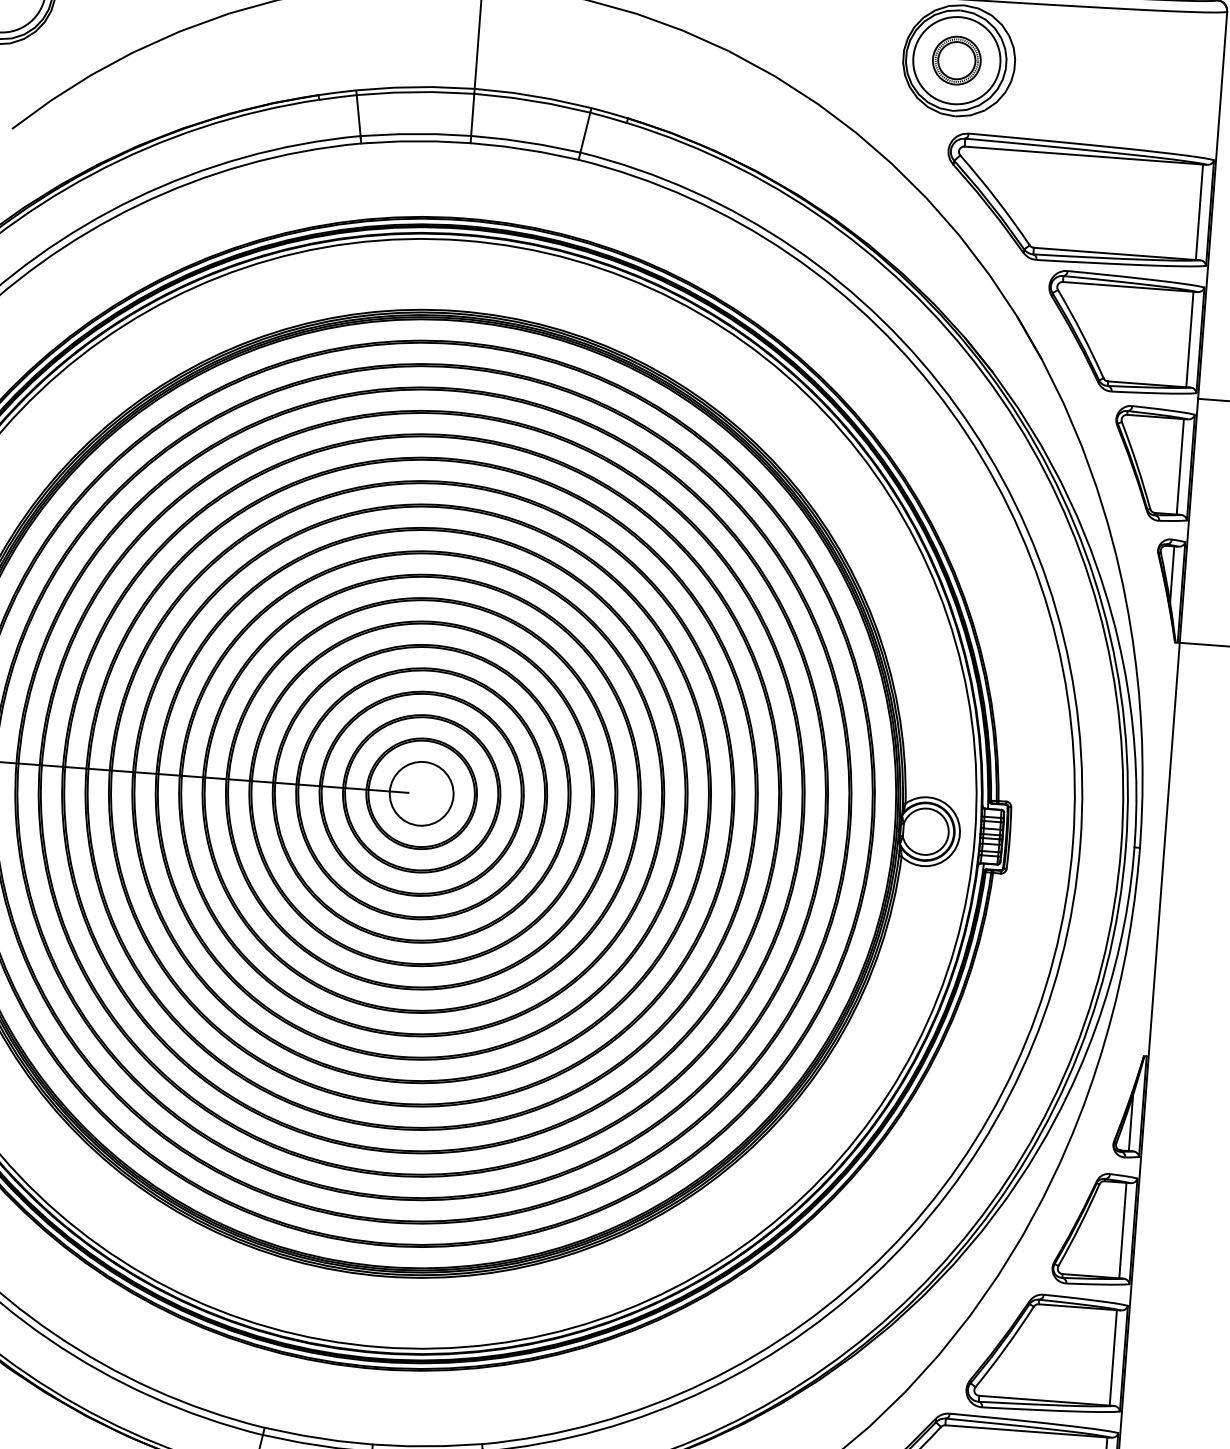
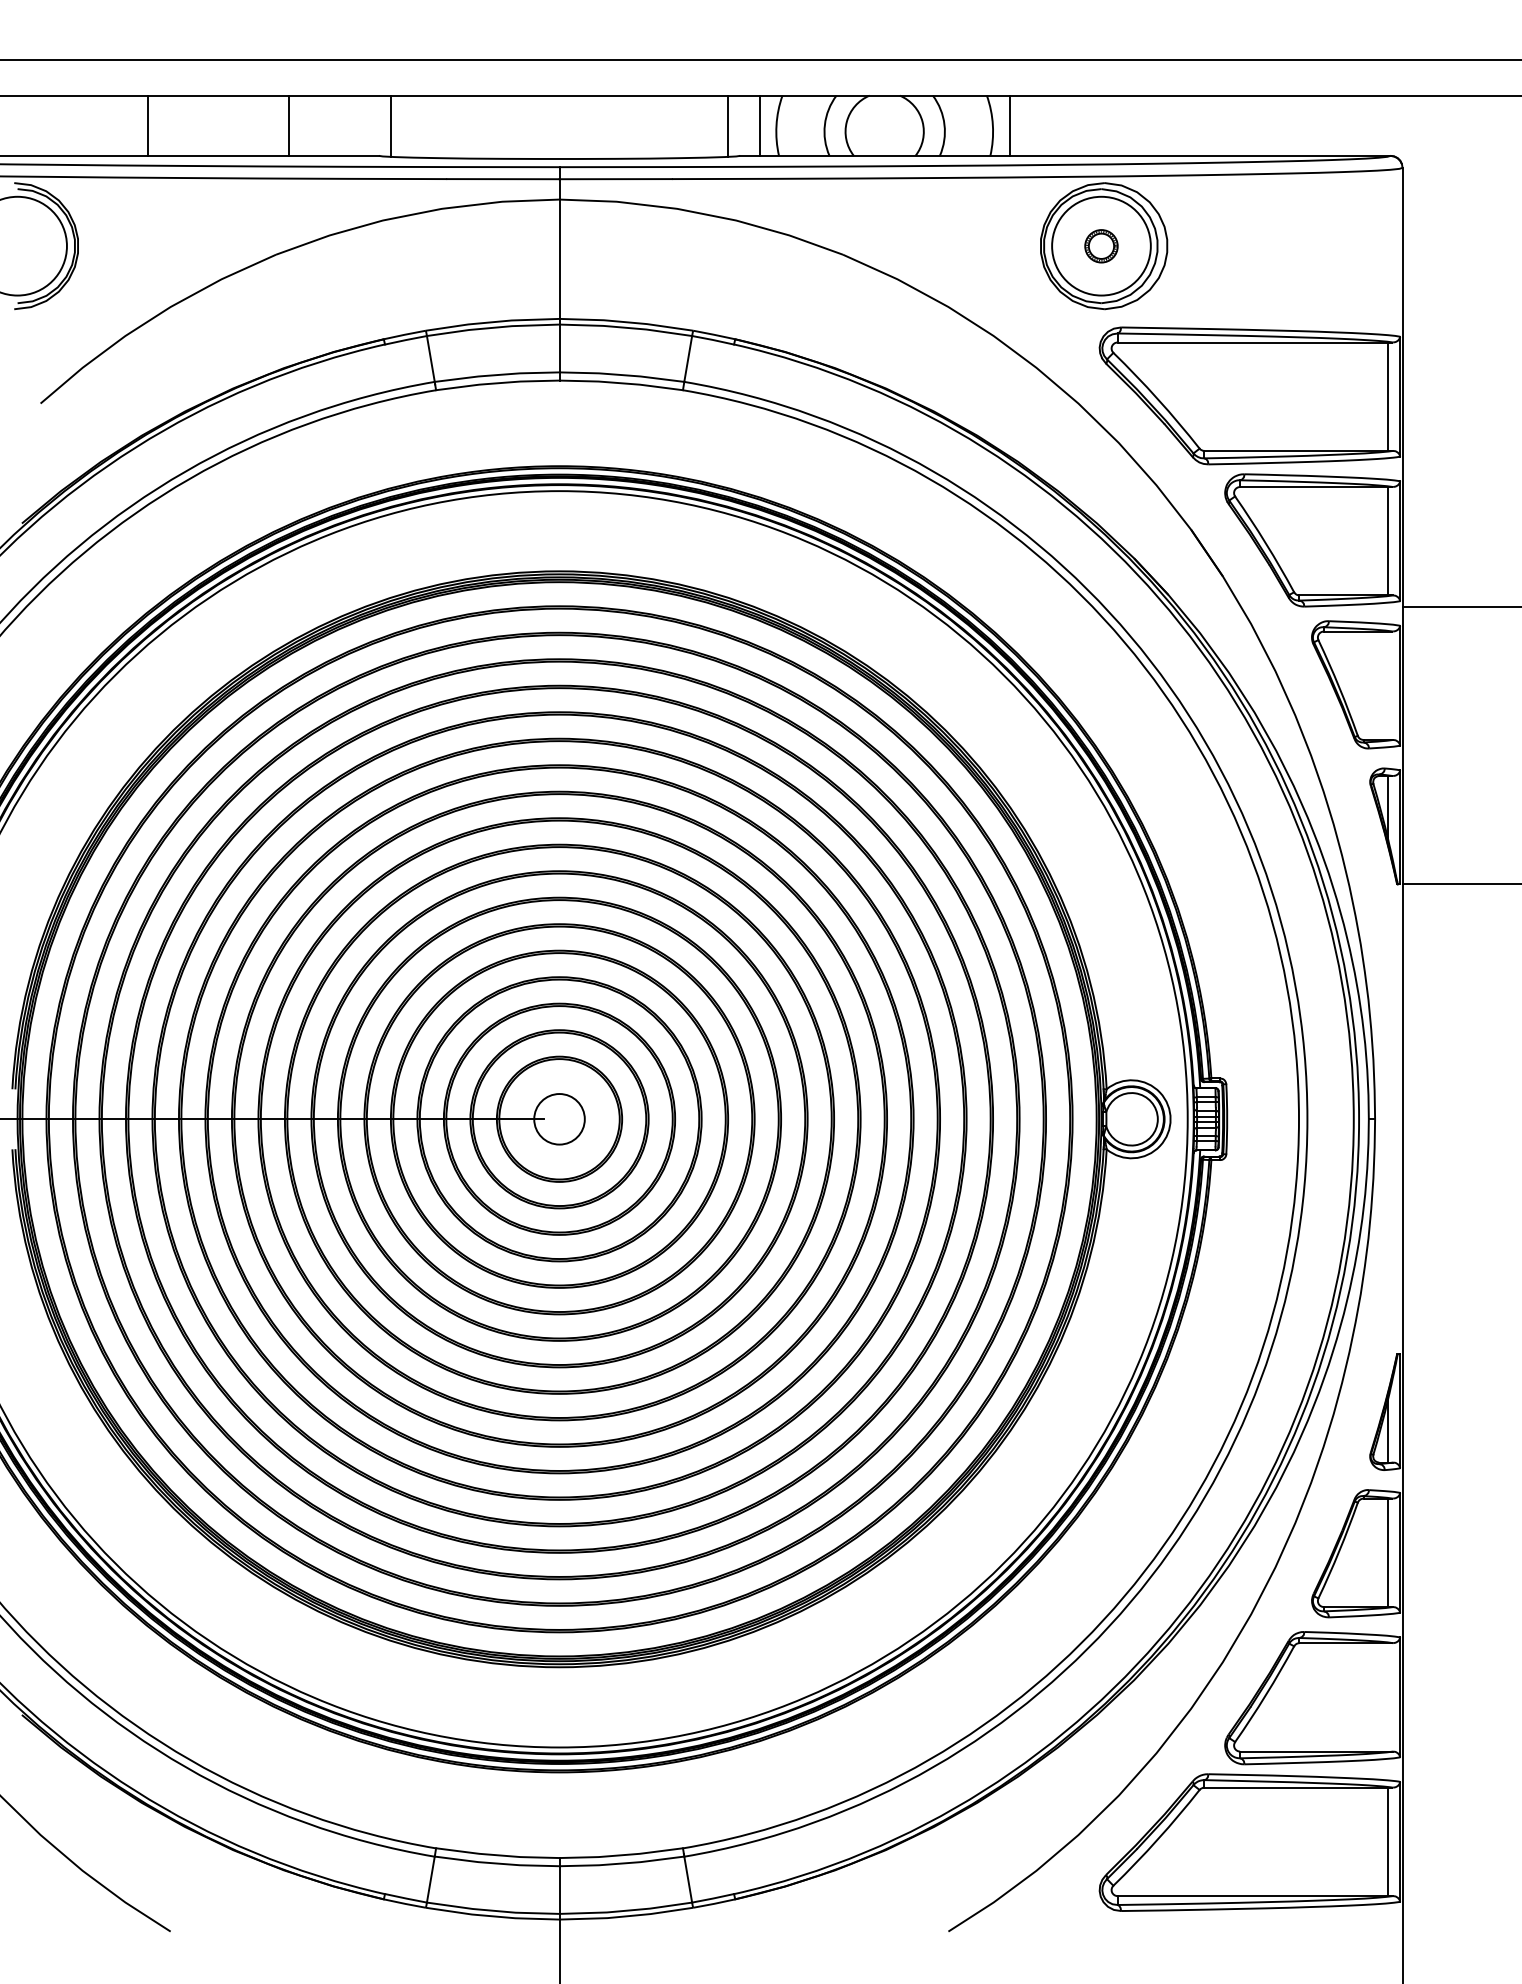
part: (956, 60) -> (1101, 246), size x0.6
line: (1180, 466) -> (1388, 685), removed
circle: (421, 794) -> (559, 1119), size x0.7
line: (1113, 1358) -> (1388, 1697), removed

